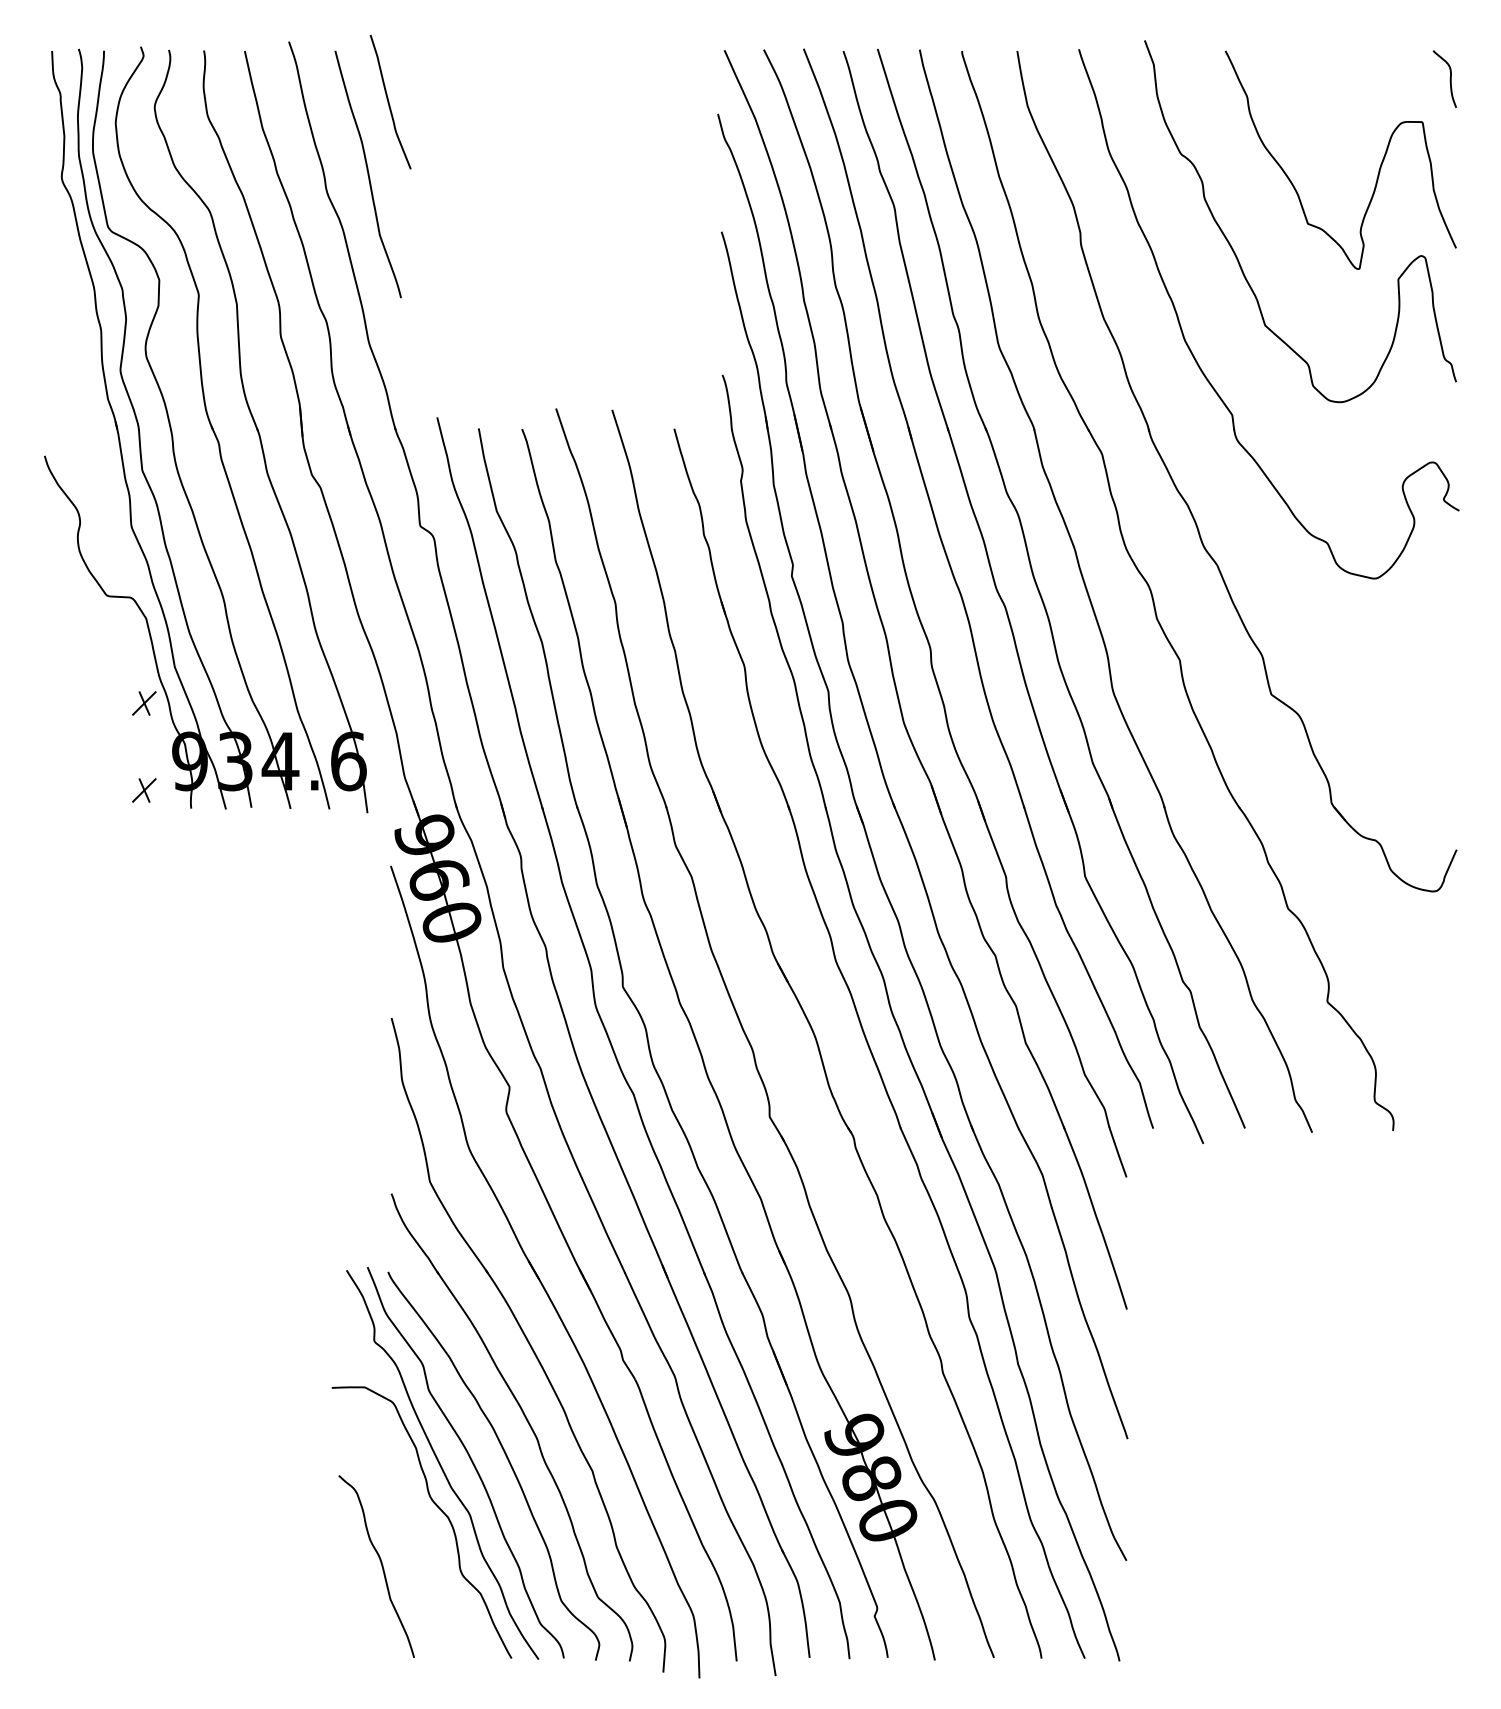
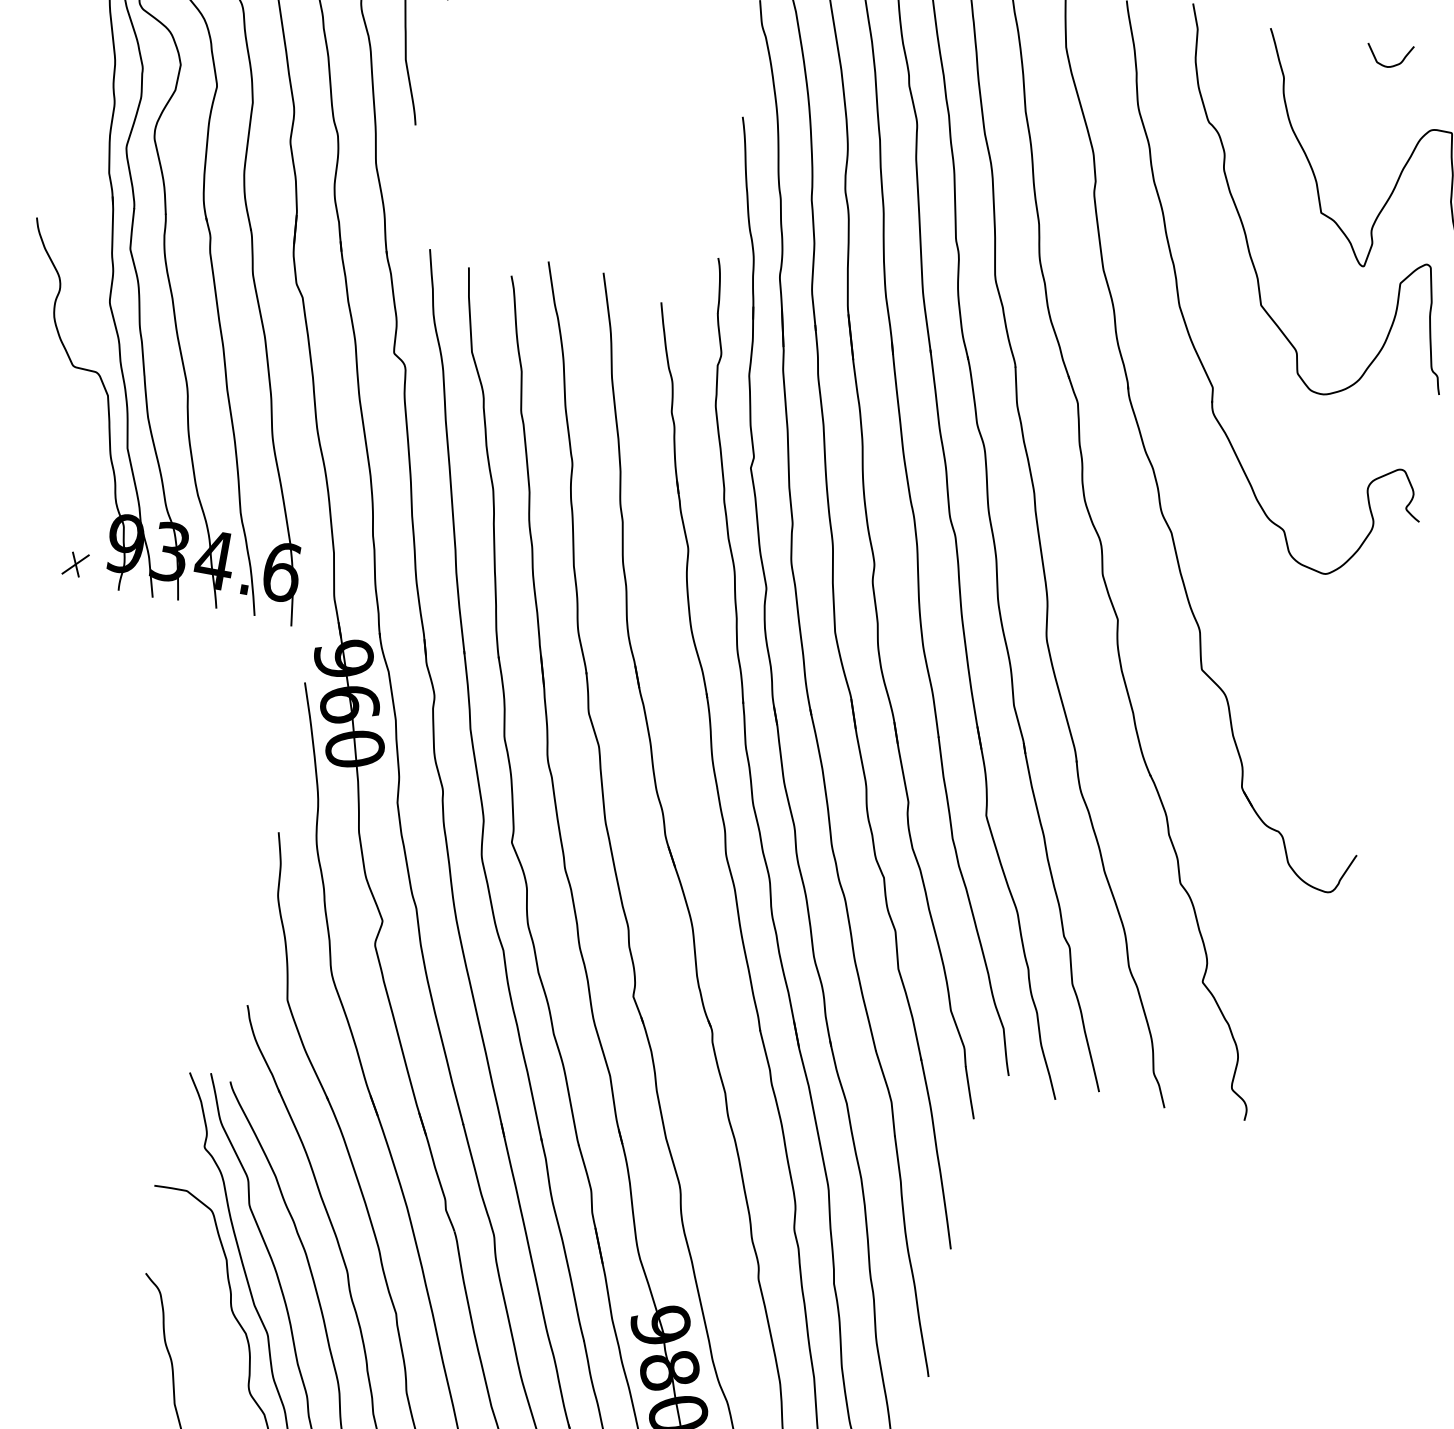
curve: (1350, 66) -> (1390, 65), added
part: (144, 703) -> (91, 478), removed

